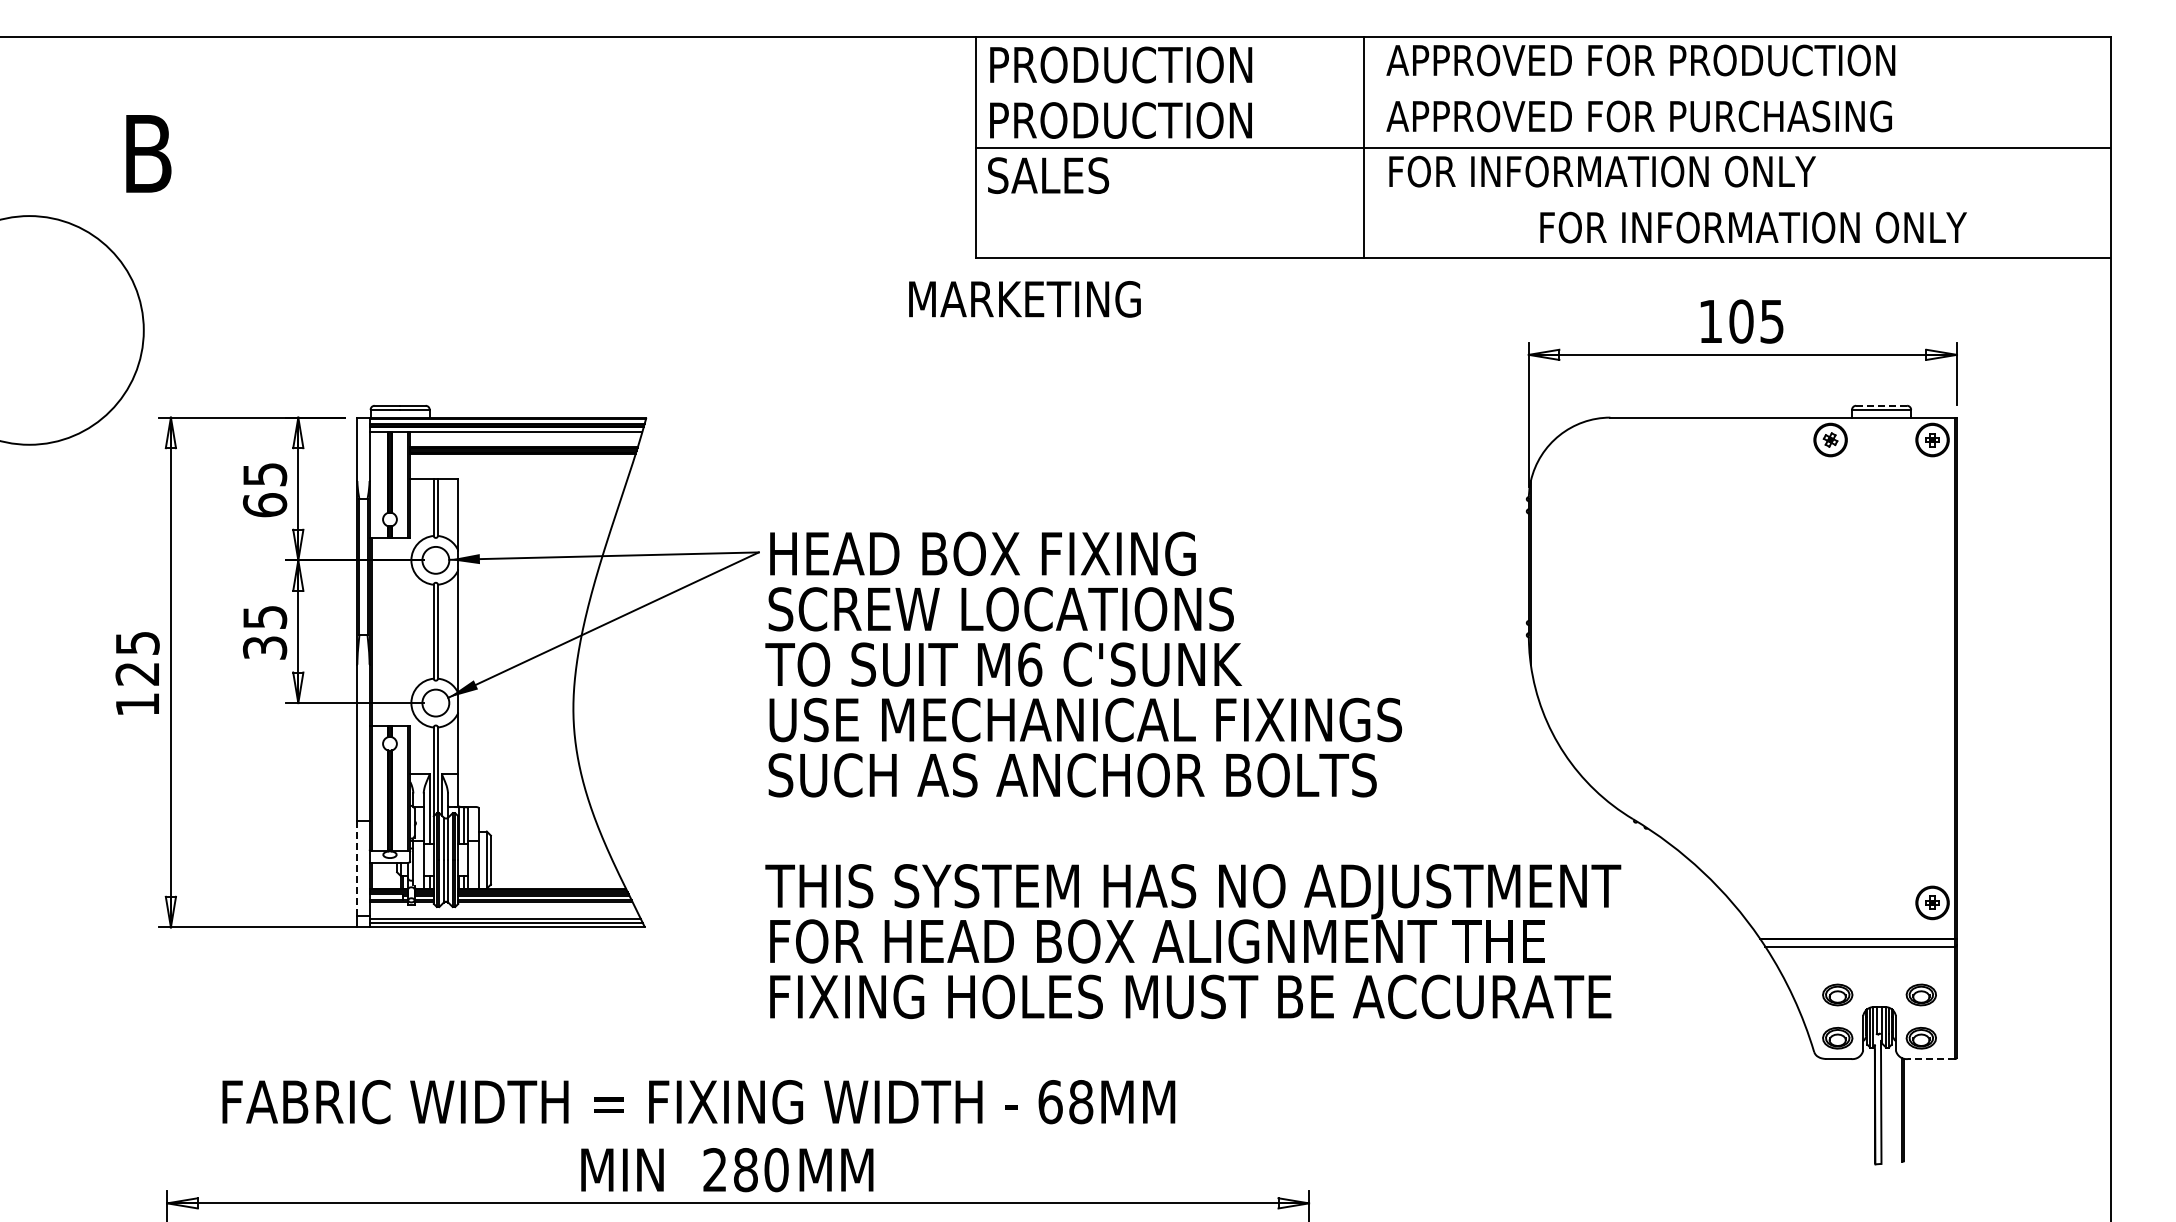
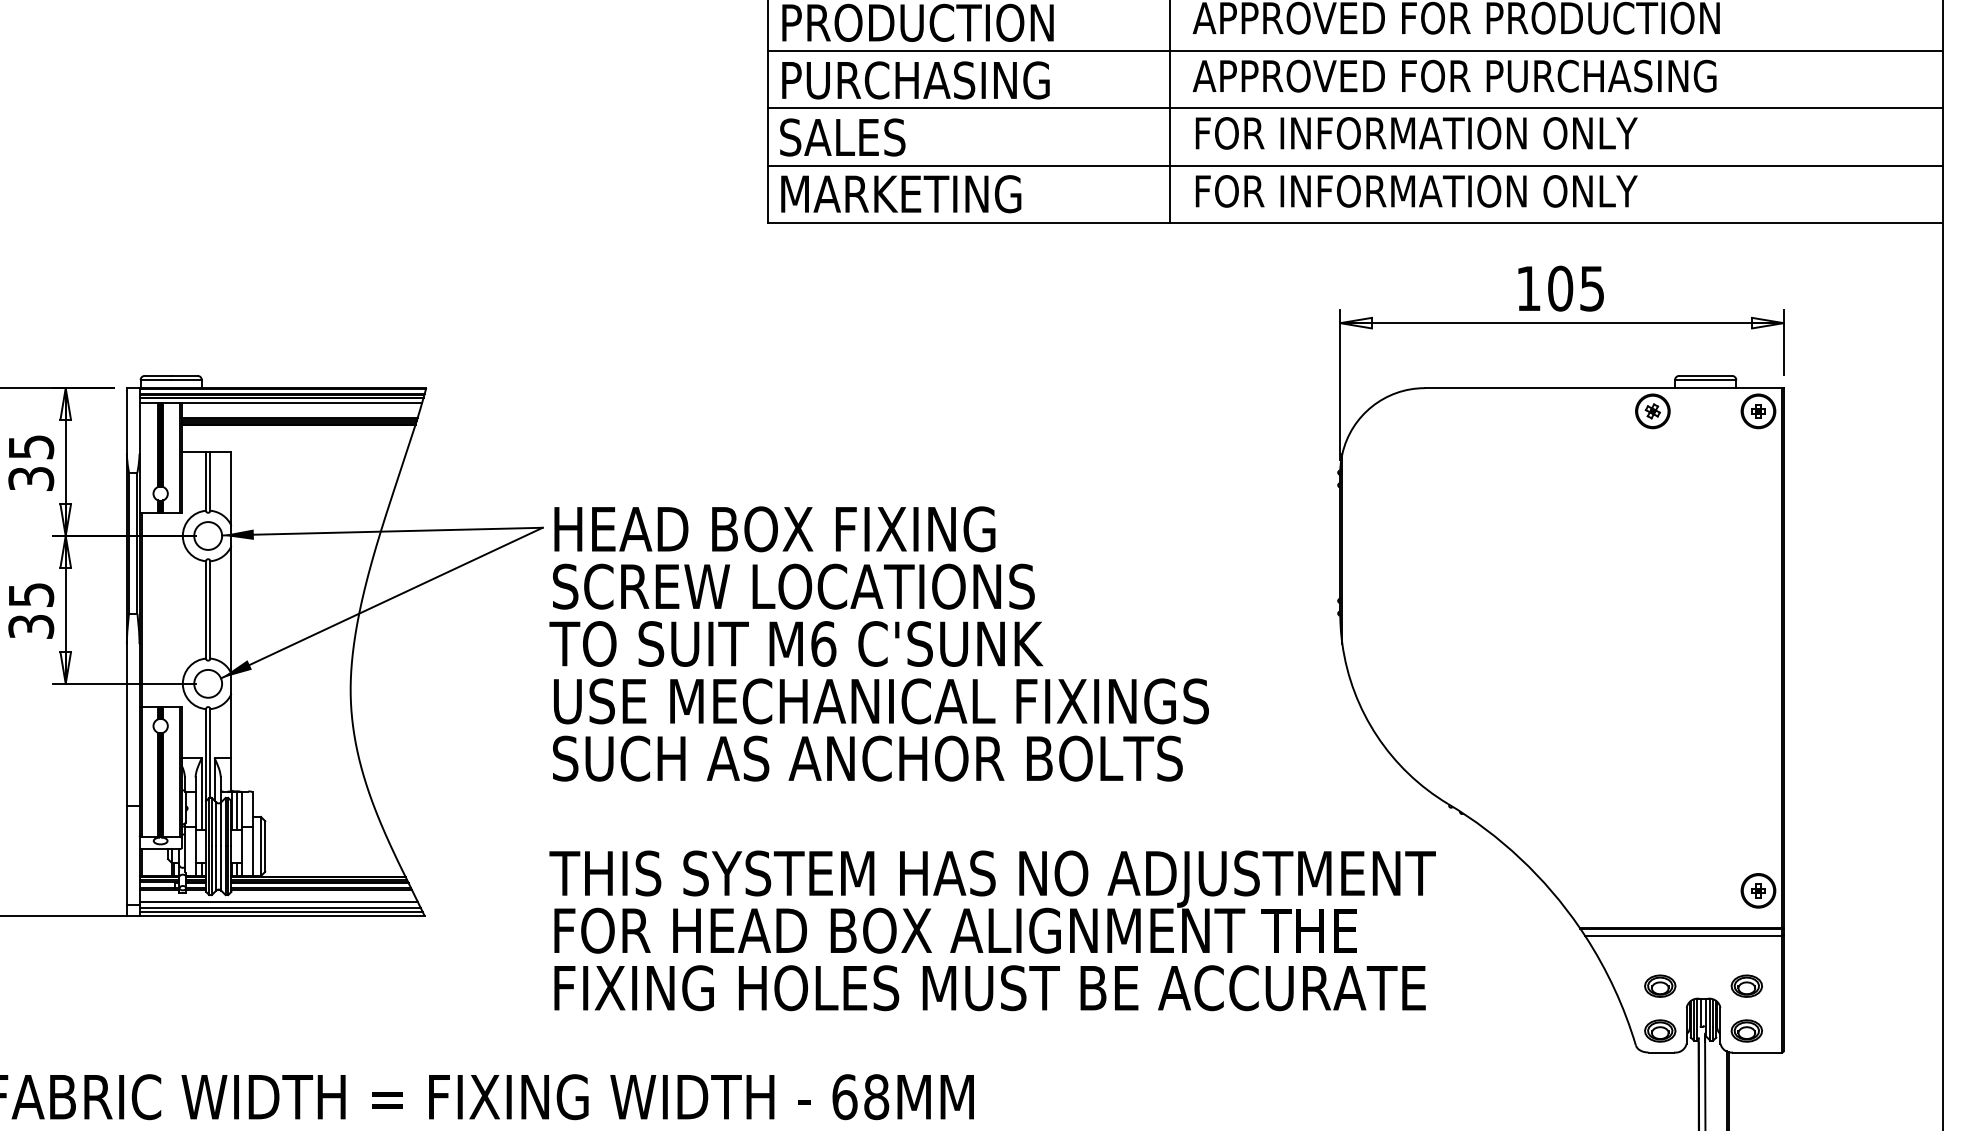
line: (1543, 91) -> (1355, 50), added
text: (1132, 120) -> (929, 80), PRODUCTION -> PURCHASING
line: (1543, 203) -> (1355, 166), added
text: (1753, 227) -> (1416, 191), moved
text: (1024, 299) -> (900, 194), moved
line: (1882, 405) -> (1706, 375), dashed -> solid
text: (264, 505) -> (30, 479), 65 -> 35
line: (357, 868) -> (127, 855), dashed -> solid
line: (503, 913) -> (278, 901), added
line: (1931, 1059) -> (1757, 1053), dashed -> solid

